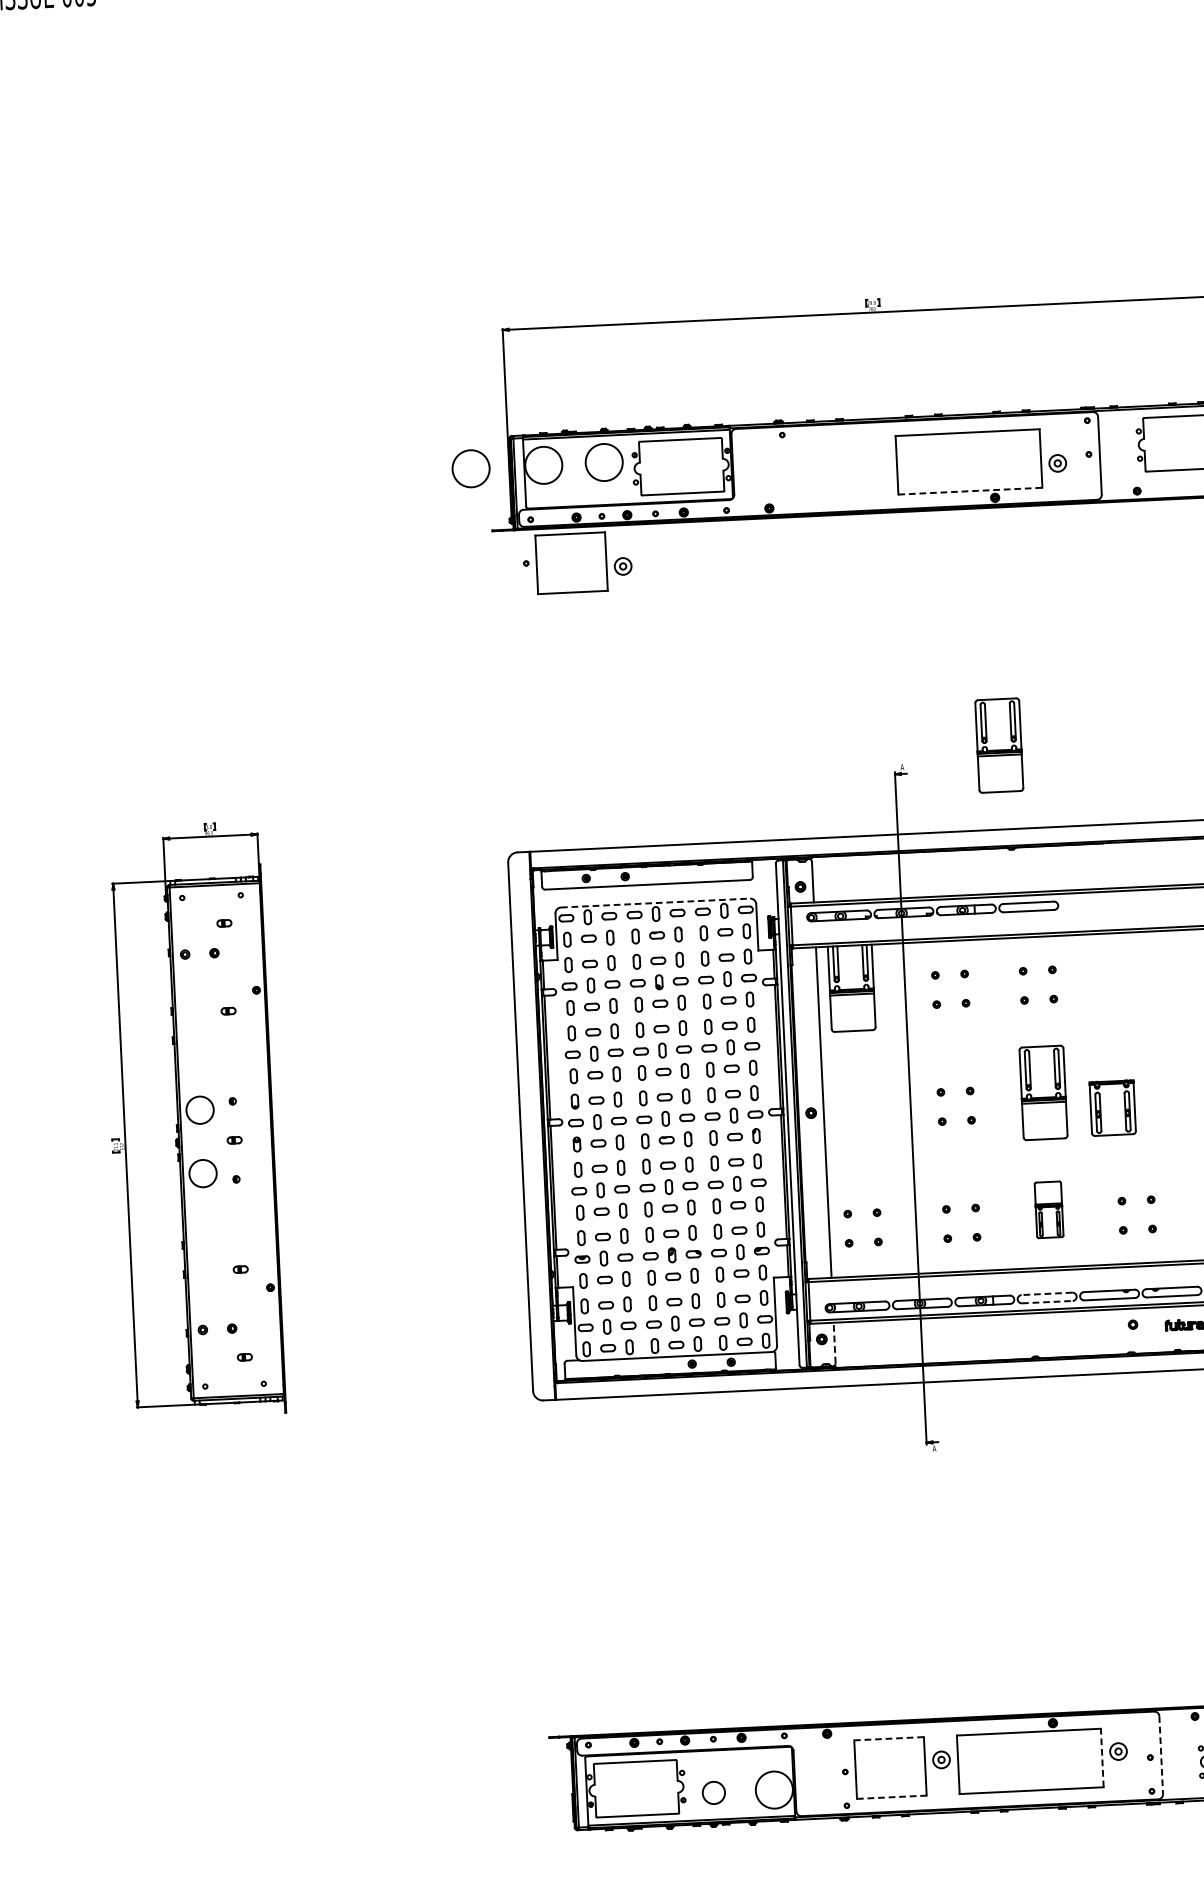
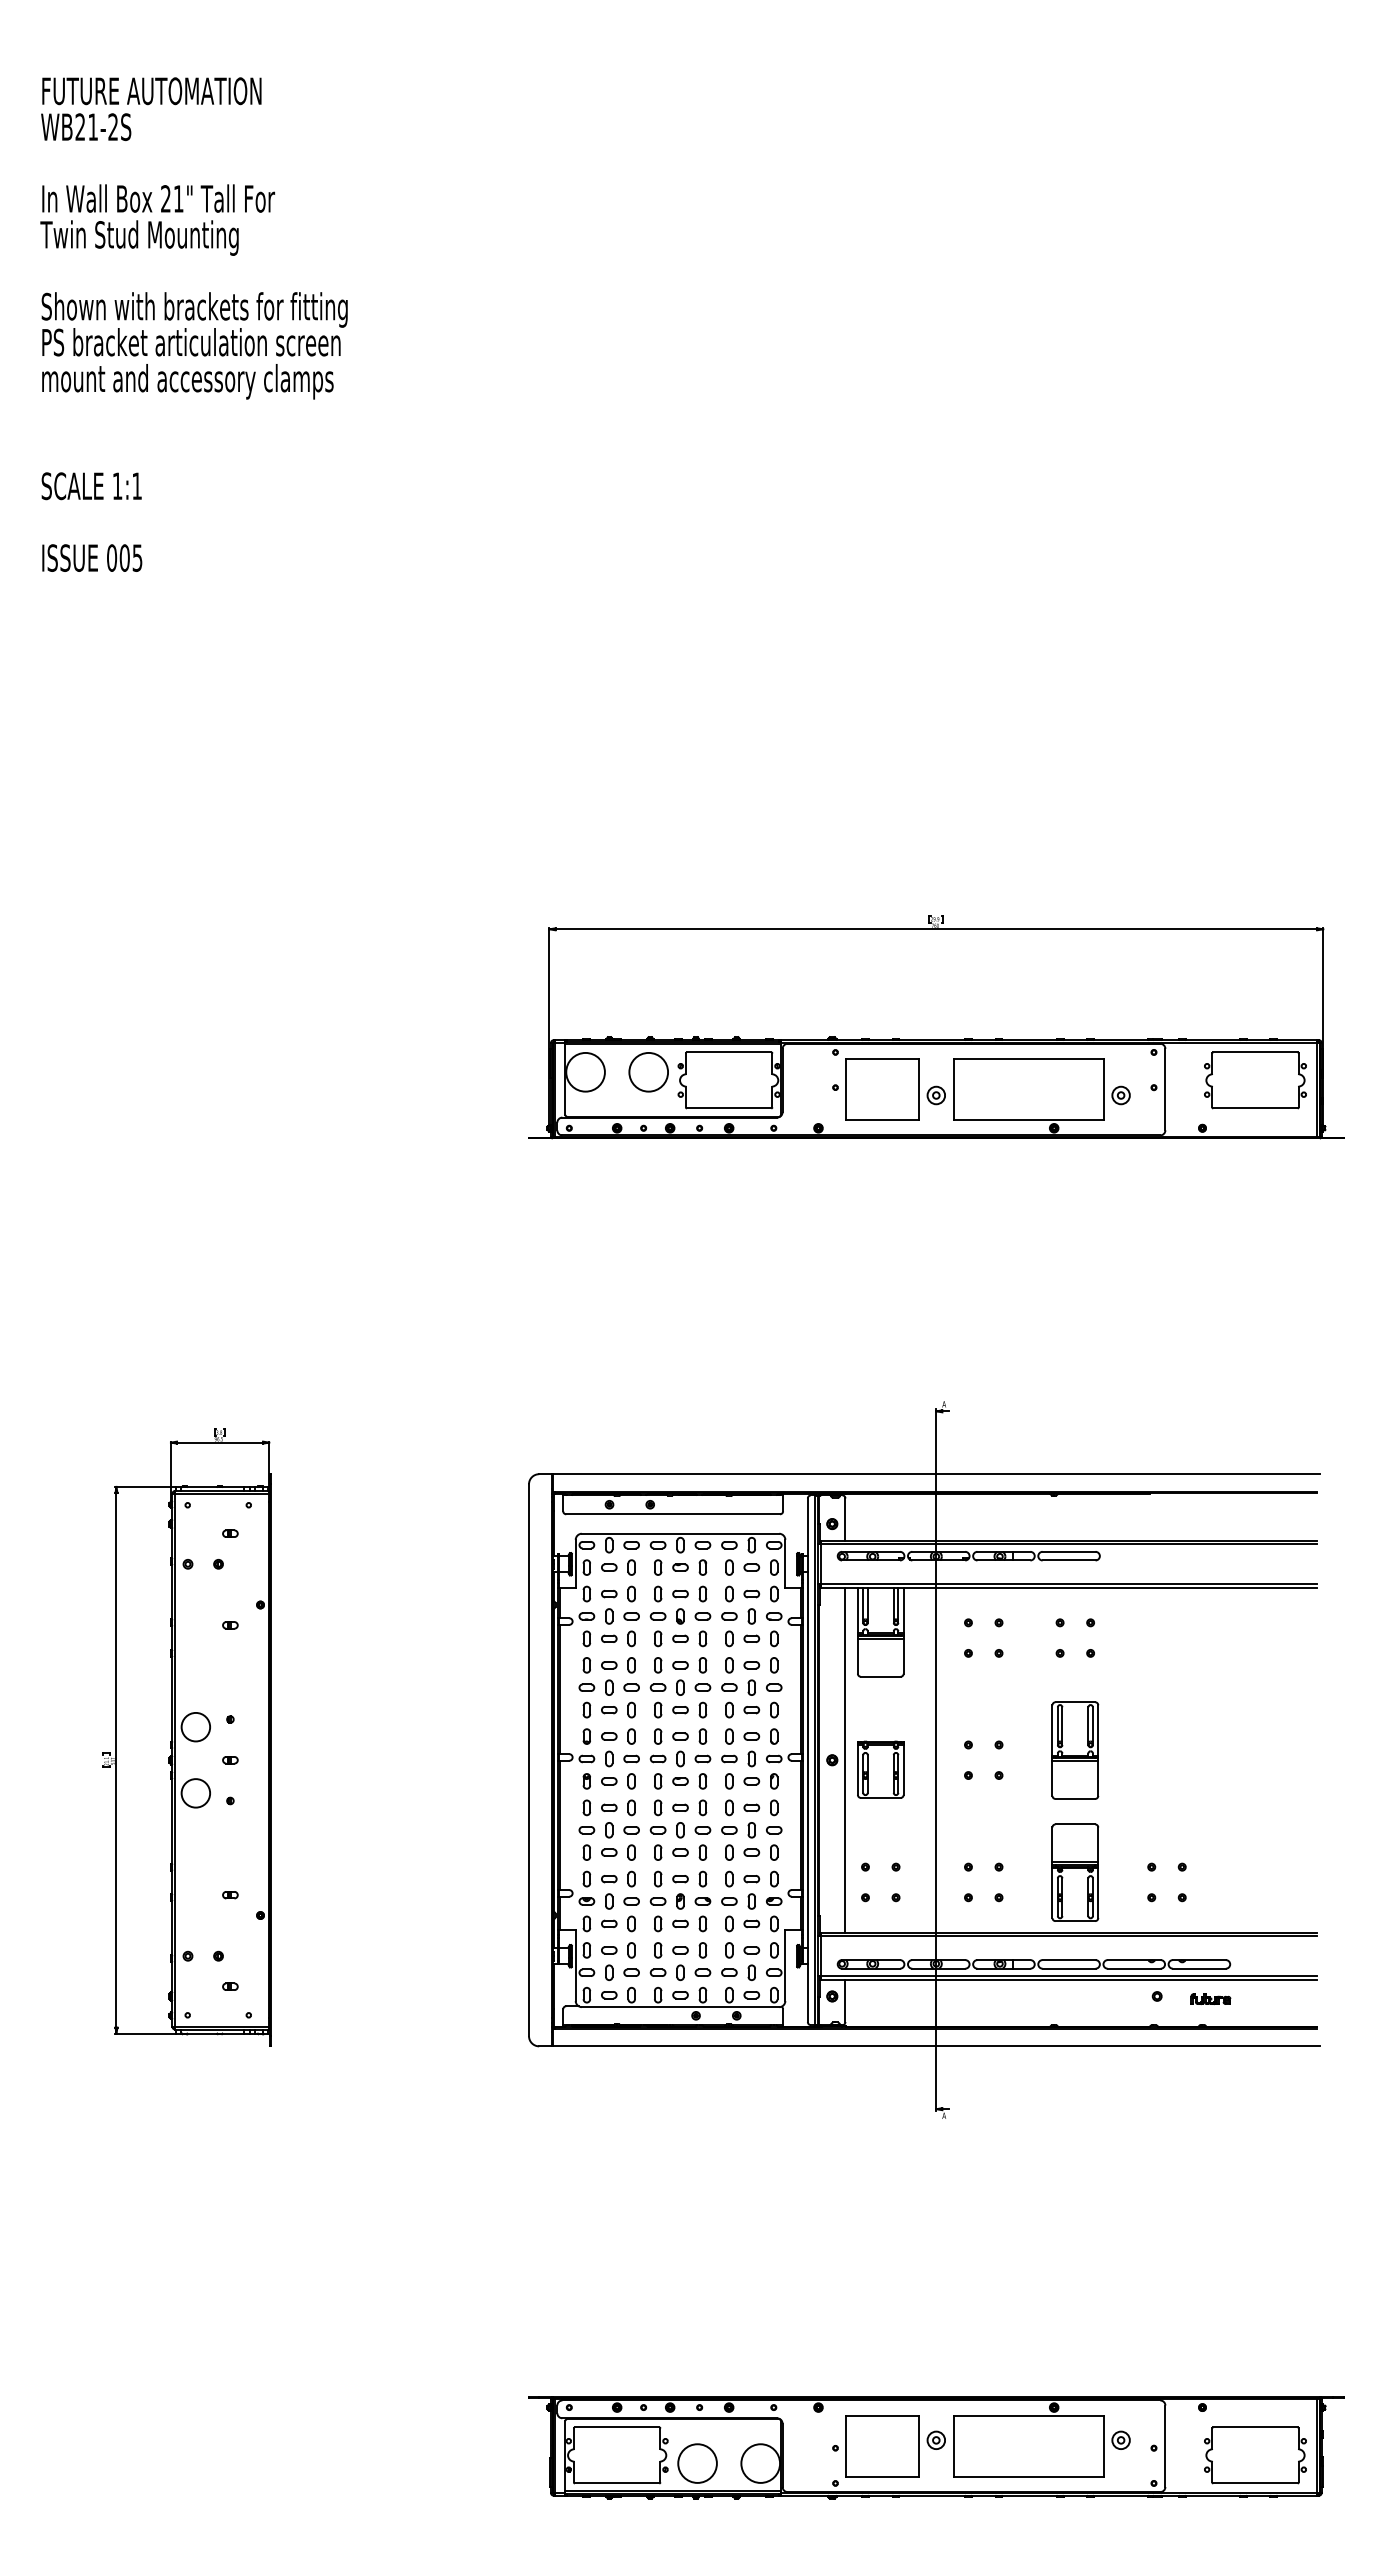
circle: (470, 469) -> (509, 1072), removed
line: (971, 491) -> (1029, 1120), dashed -> solid
part: (577, 562) -> (888, 1089), moved
part: (999, 745) -> (1046, 1386), removed
line: (655, 902) -> (680, 1533), dashed -> solid
part: (1112, 1107) -> (880, 1769), moved
part: (1049, 1209) -> (1075, 1872), size x1.67
line: (1046, 1294) -> (1068, 1960), dashed -> solid
line: (1047, 1301) -> (1069, 1968), dashed -> solid
line: (834, 1342) -> (845, 2000), dashed -> solid
line: (888, 1738) -> (882, 2415), dashed -> solid
line: (1161, 1755) -> (1165, 2446), dashed -> solid
line: (1101, 1758) -> (1103, 2446), dashed -> solid
circle: (713, 1792) -> (697, 2463), size x1.67
line: (892, 1796) -> (883, 2476), dashed -> solid

